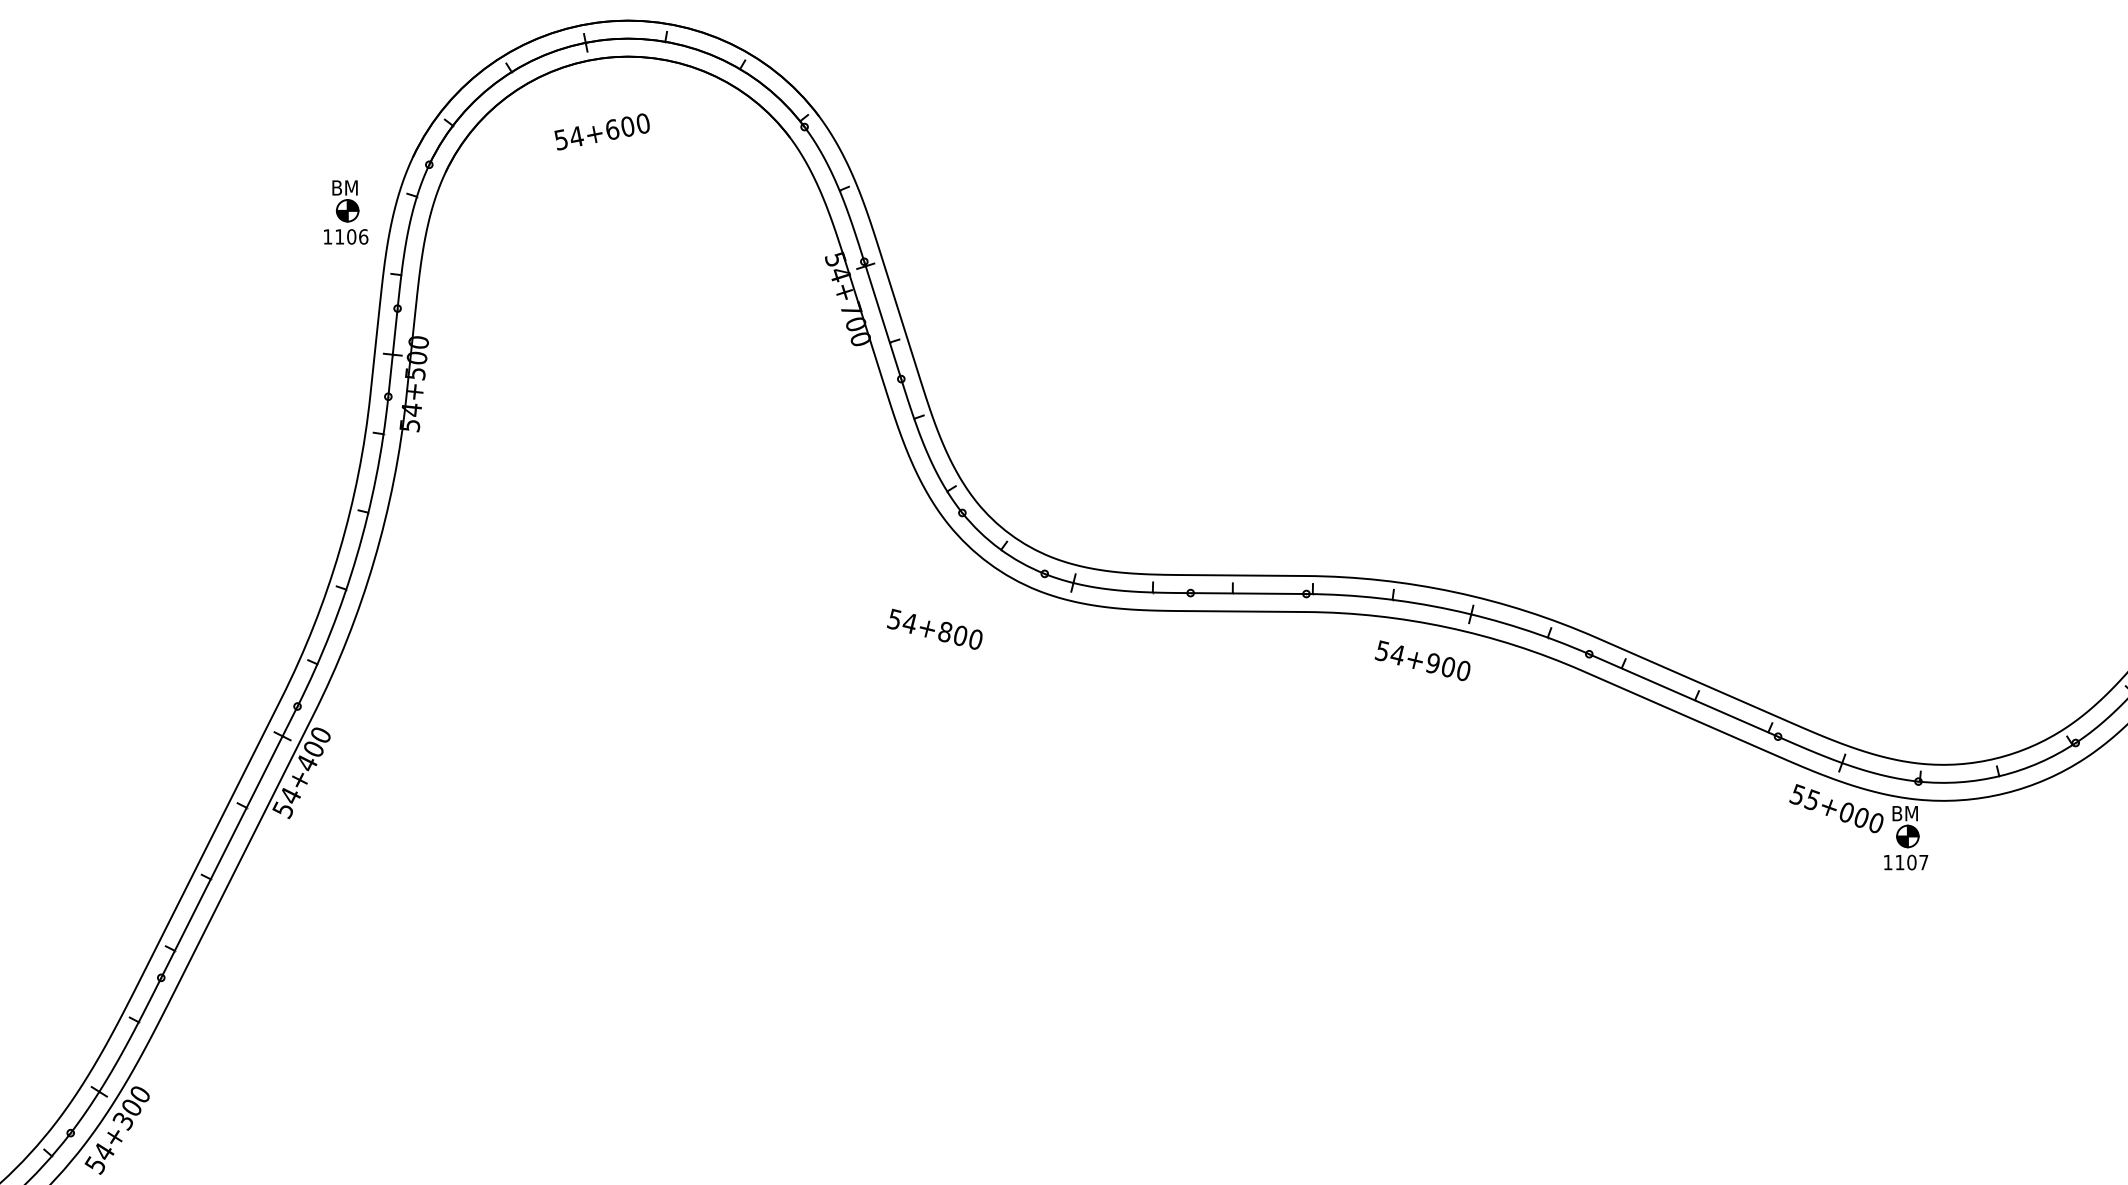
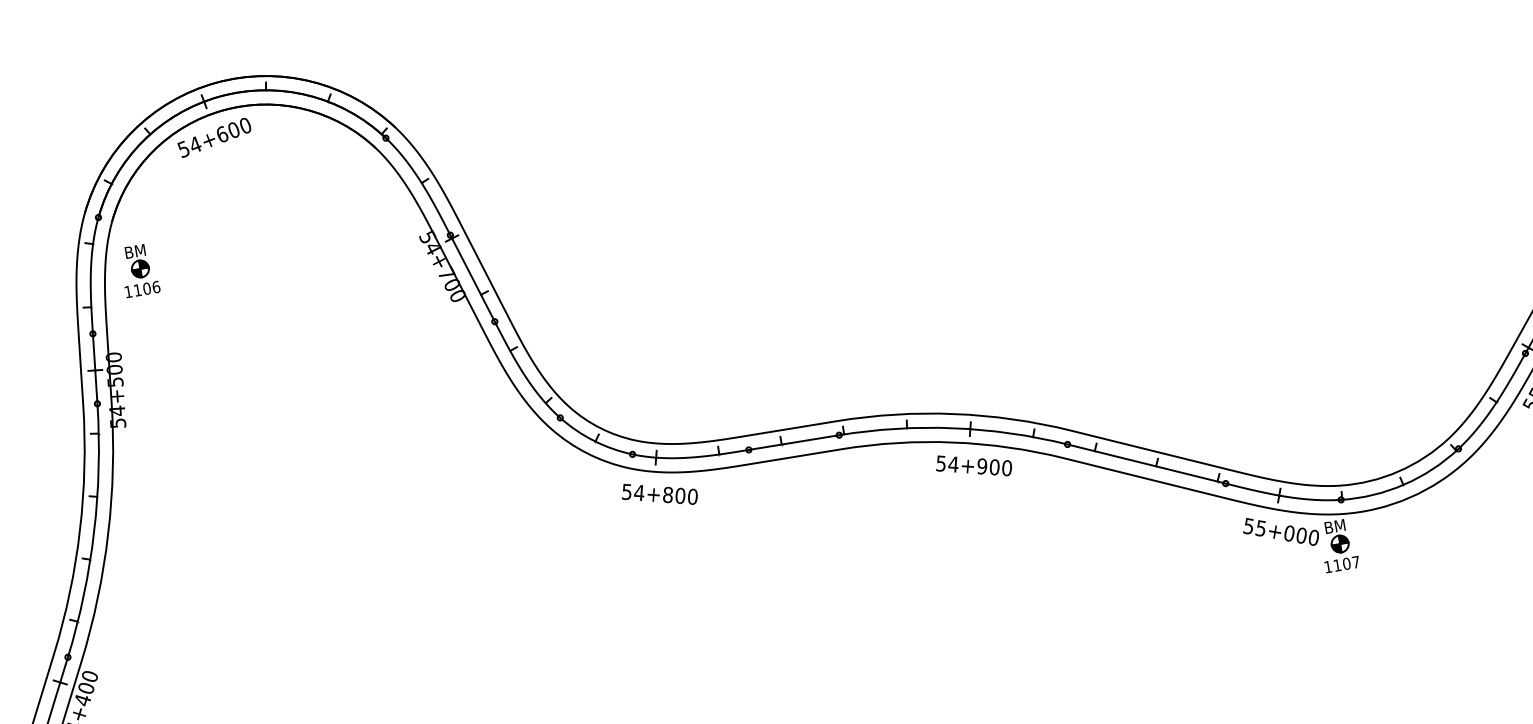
text: (601, 131) -> (214, 137), moved
part: (346, 212) -> (139, 270), moved
text: (934, 628) -> (659, 493), moved
text: (1422, 660) -> (973, 465), moved

